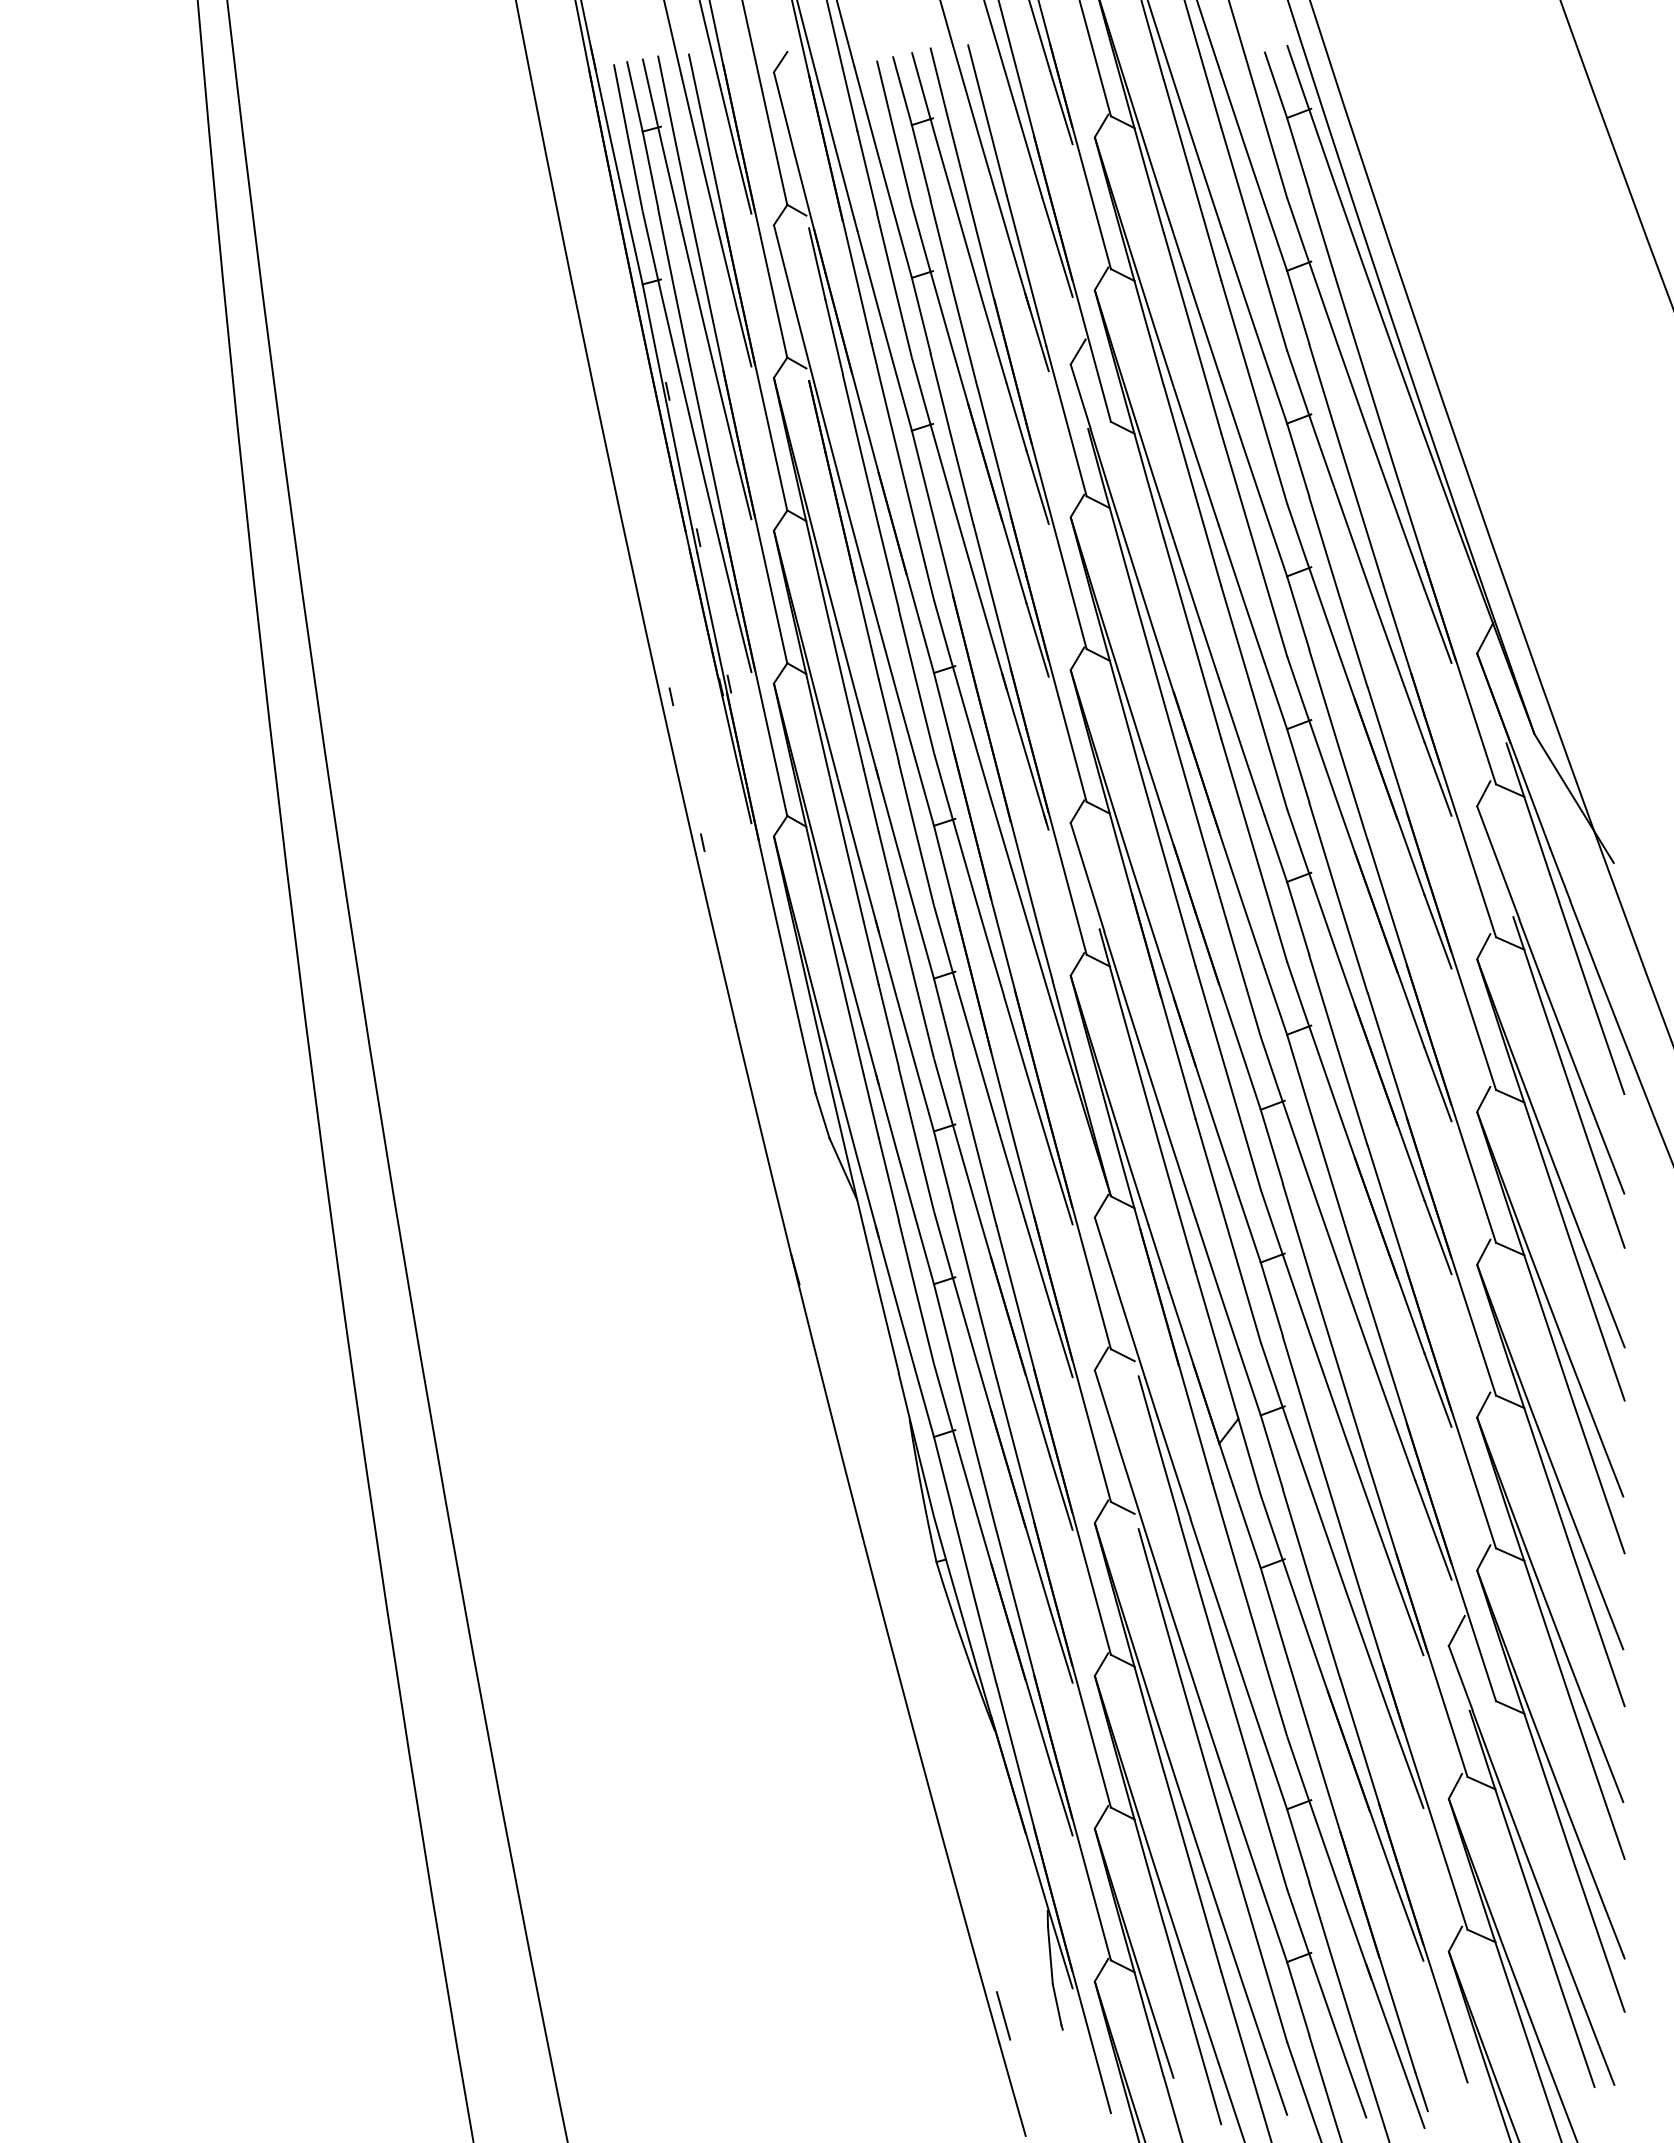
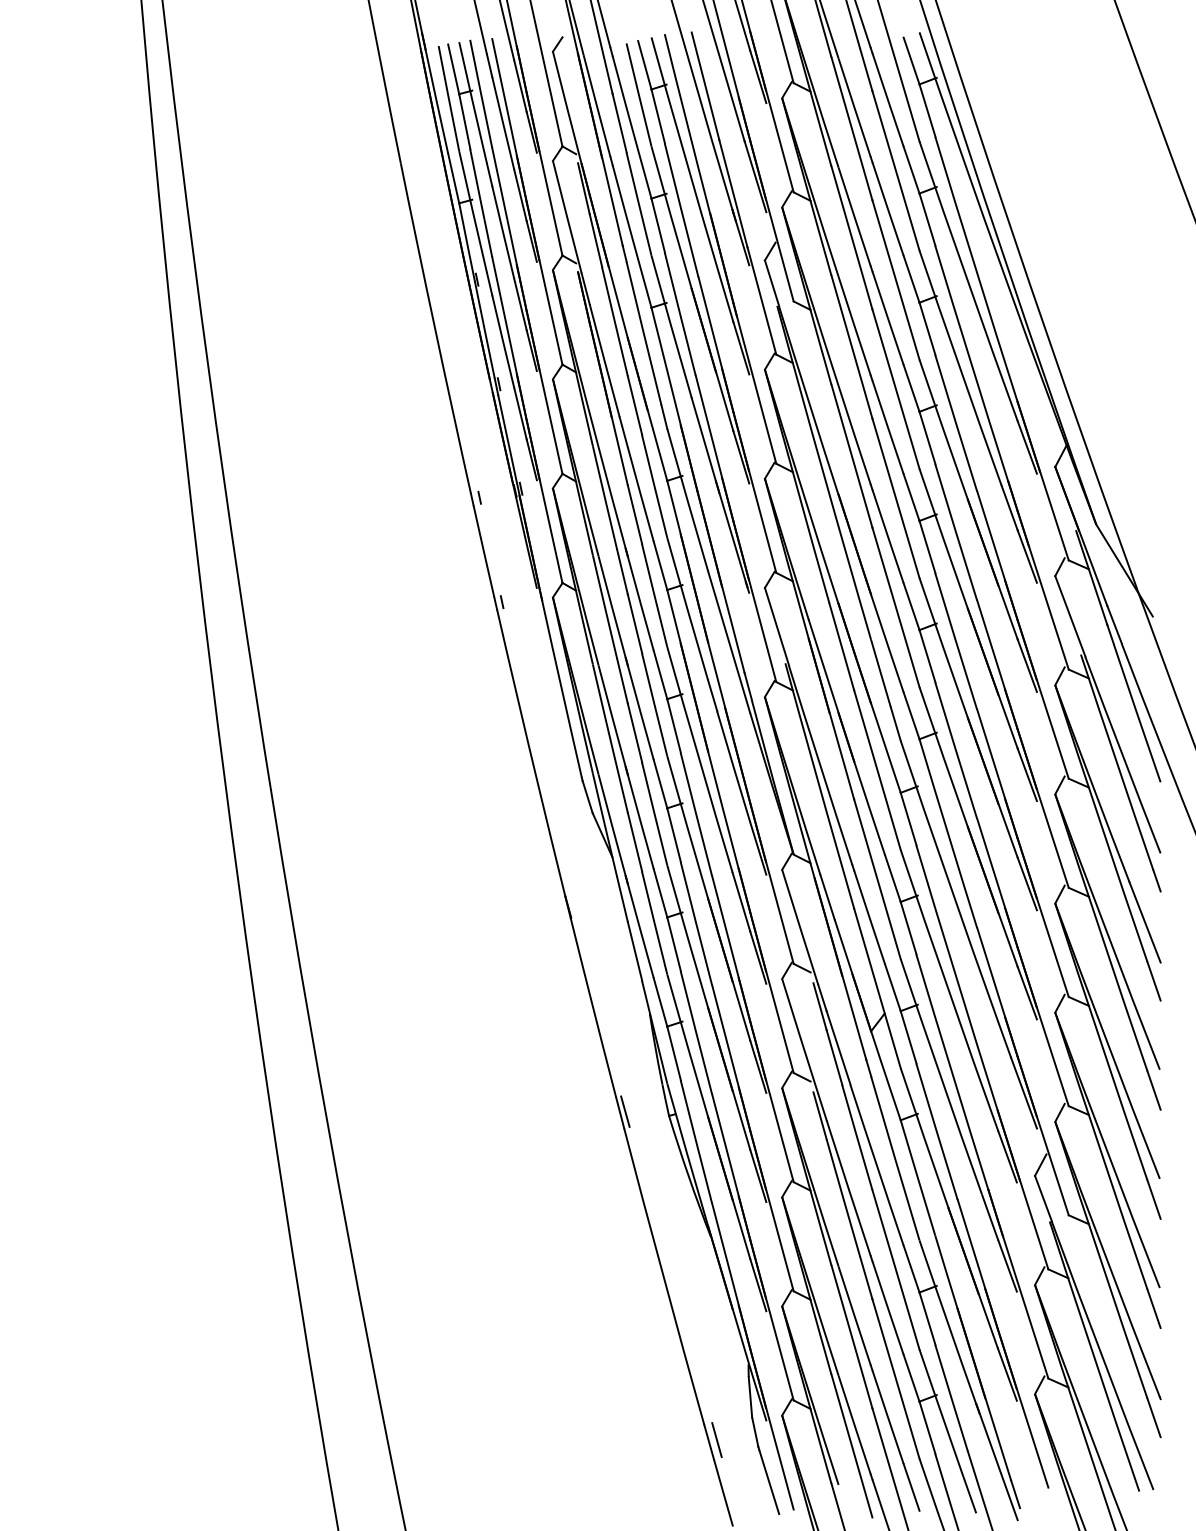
line: (875, 1555) -> (625, 1111), added
line: (1076, 2074) -> (769, 1481), added

